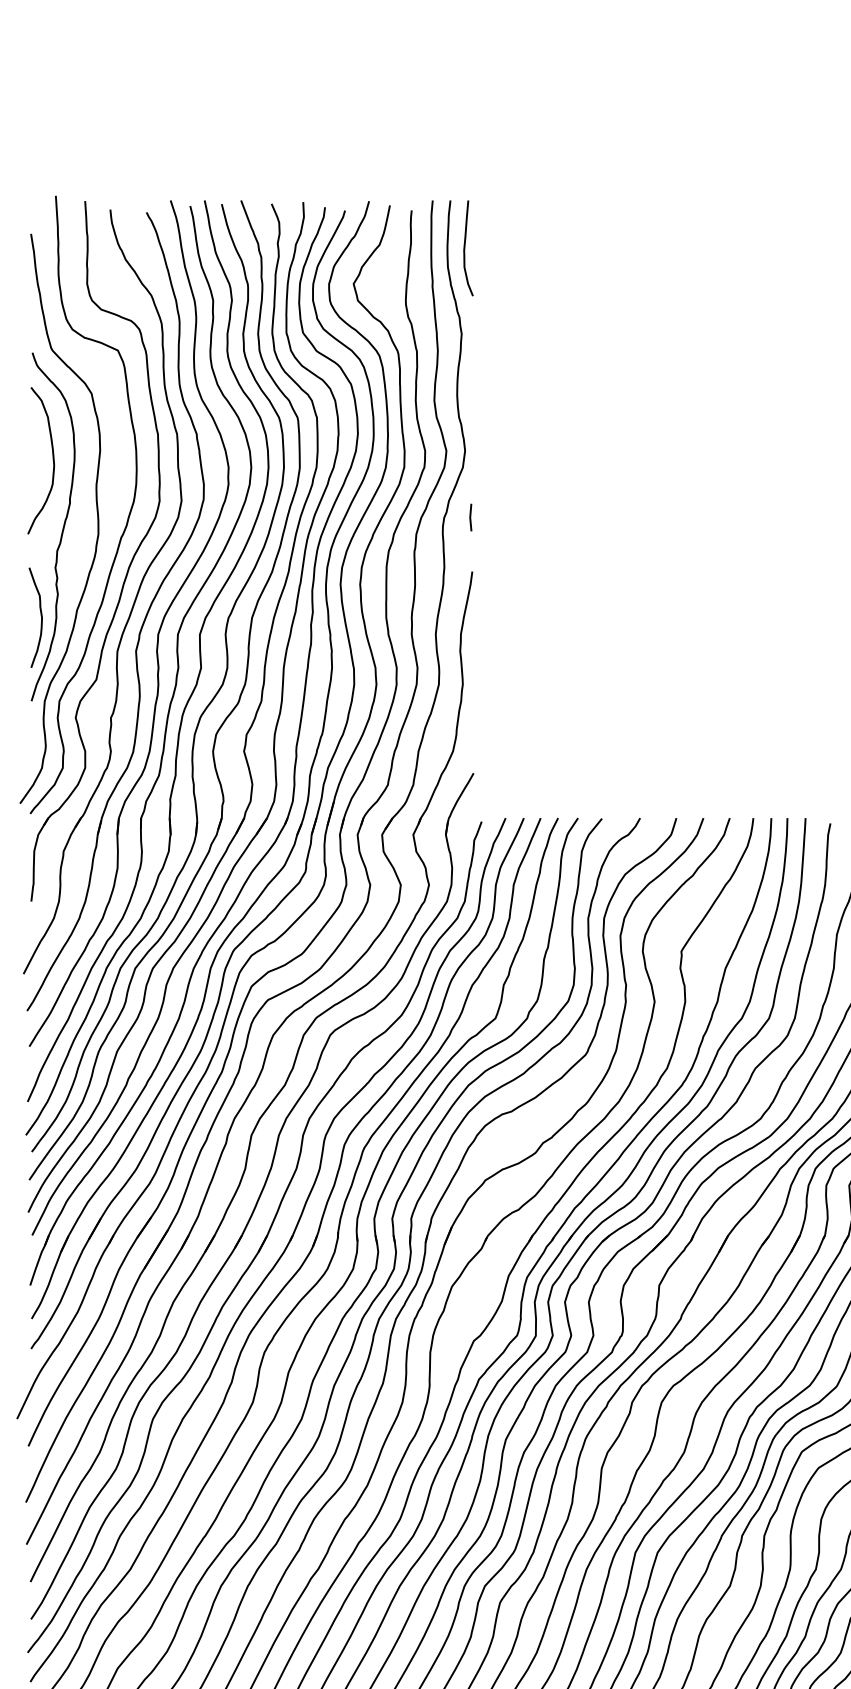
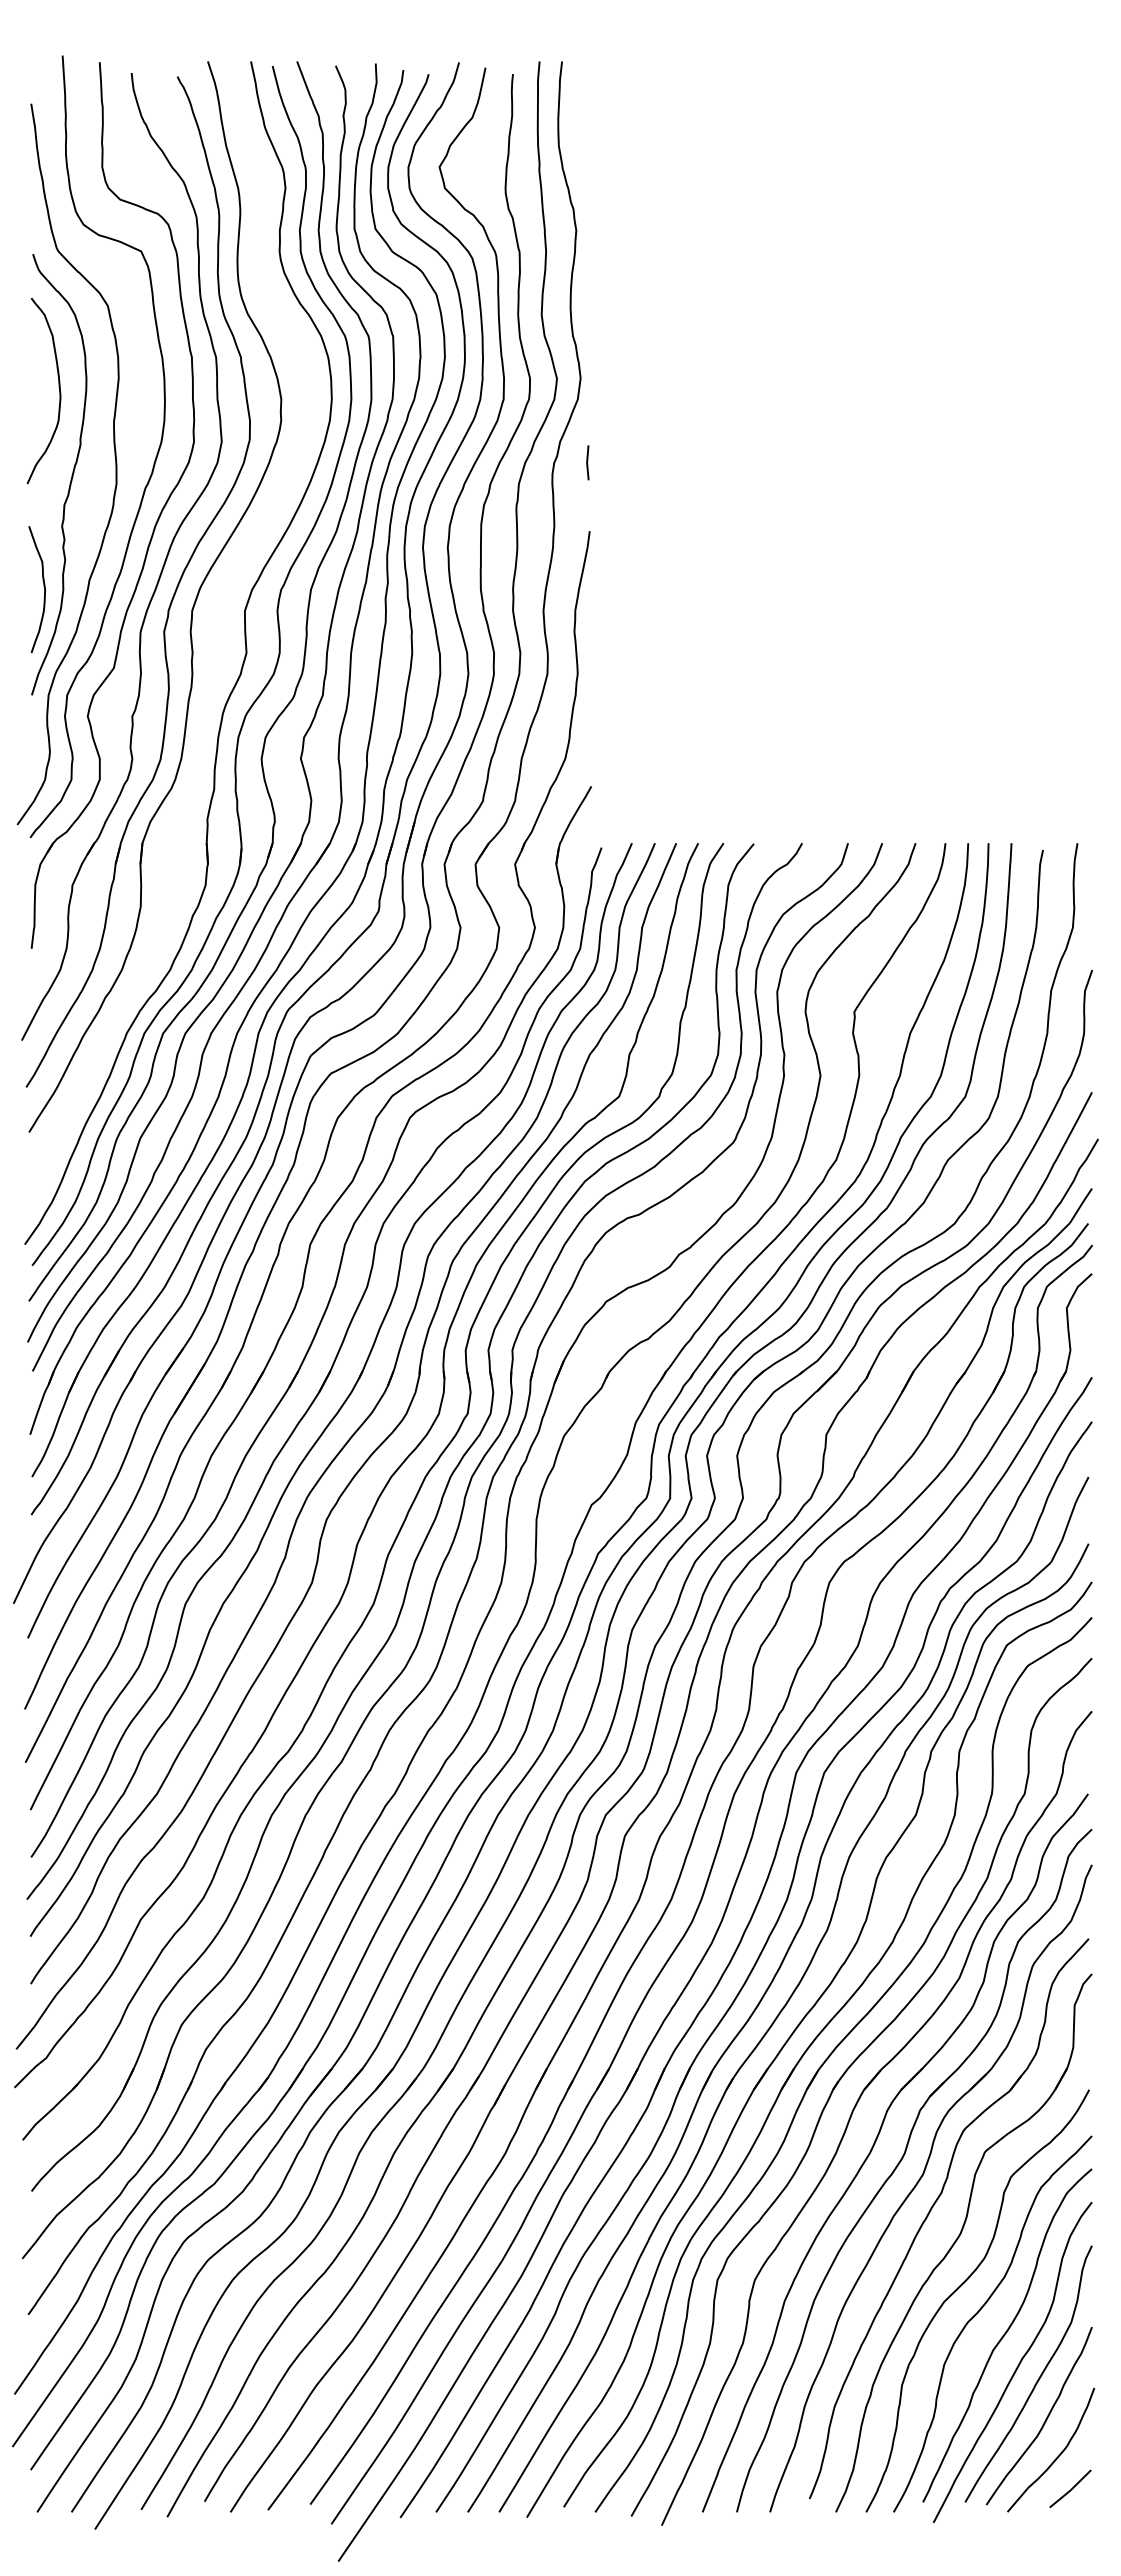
curve: (465, 247) -> (580, 121), removed
part: (176, 654) -> (215, 635), removed

